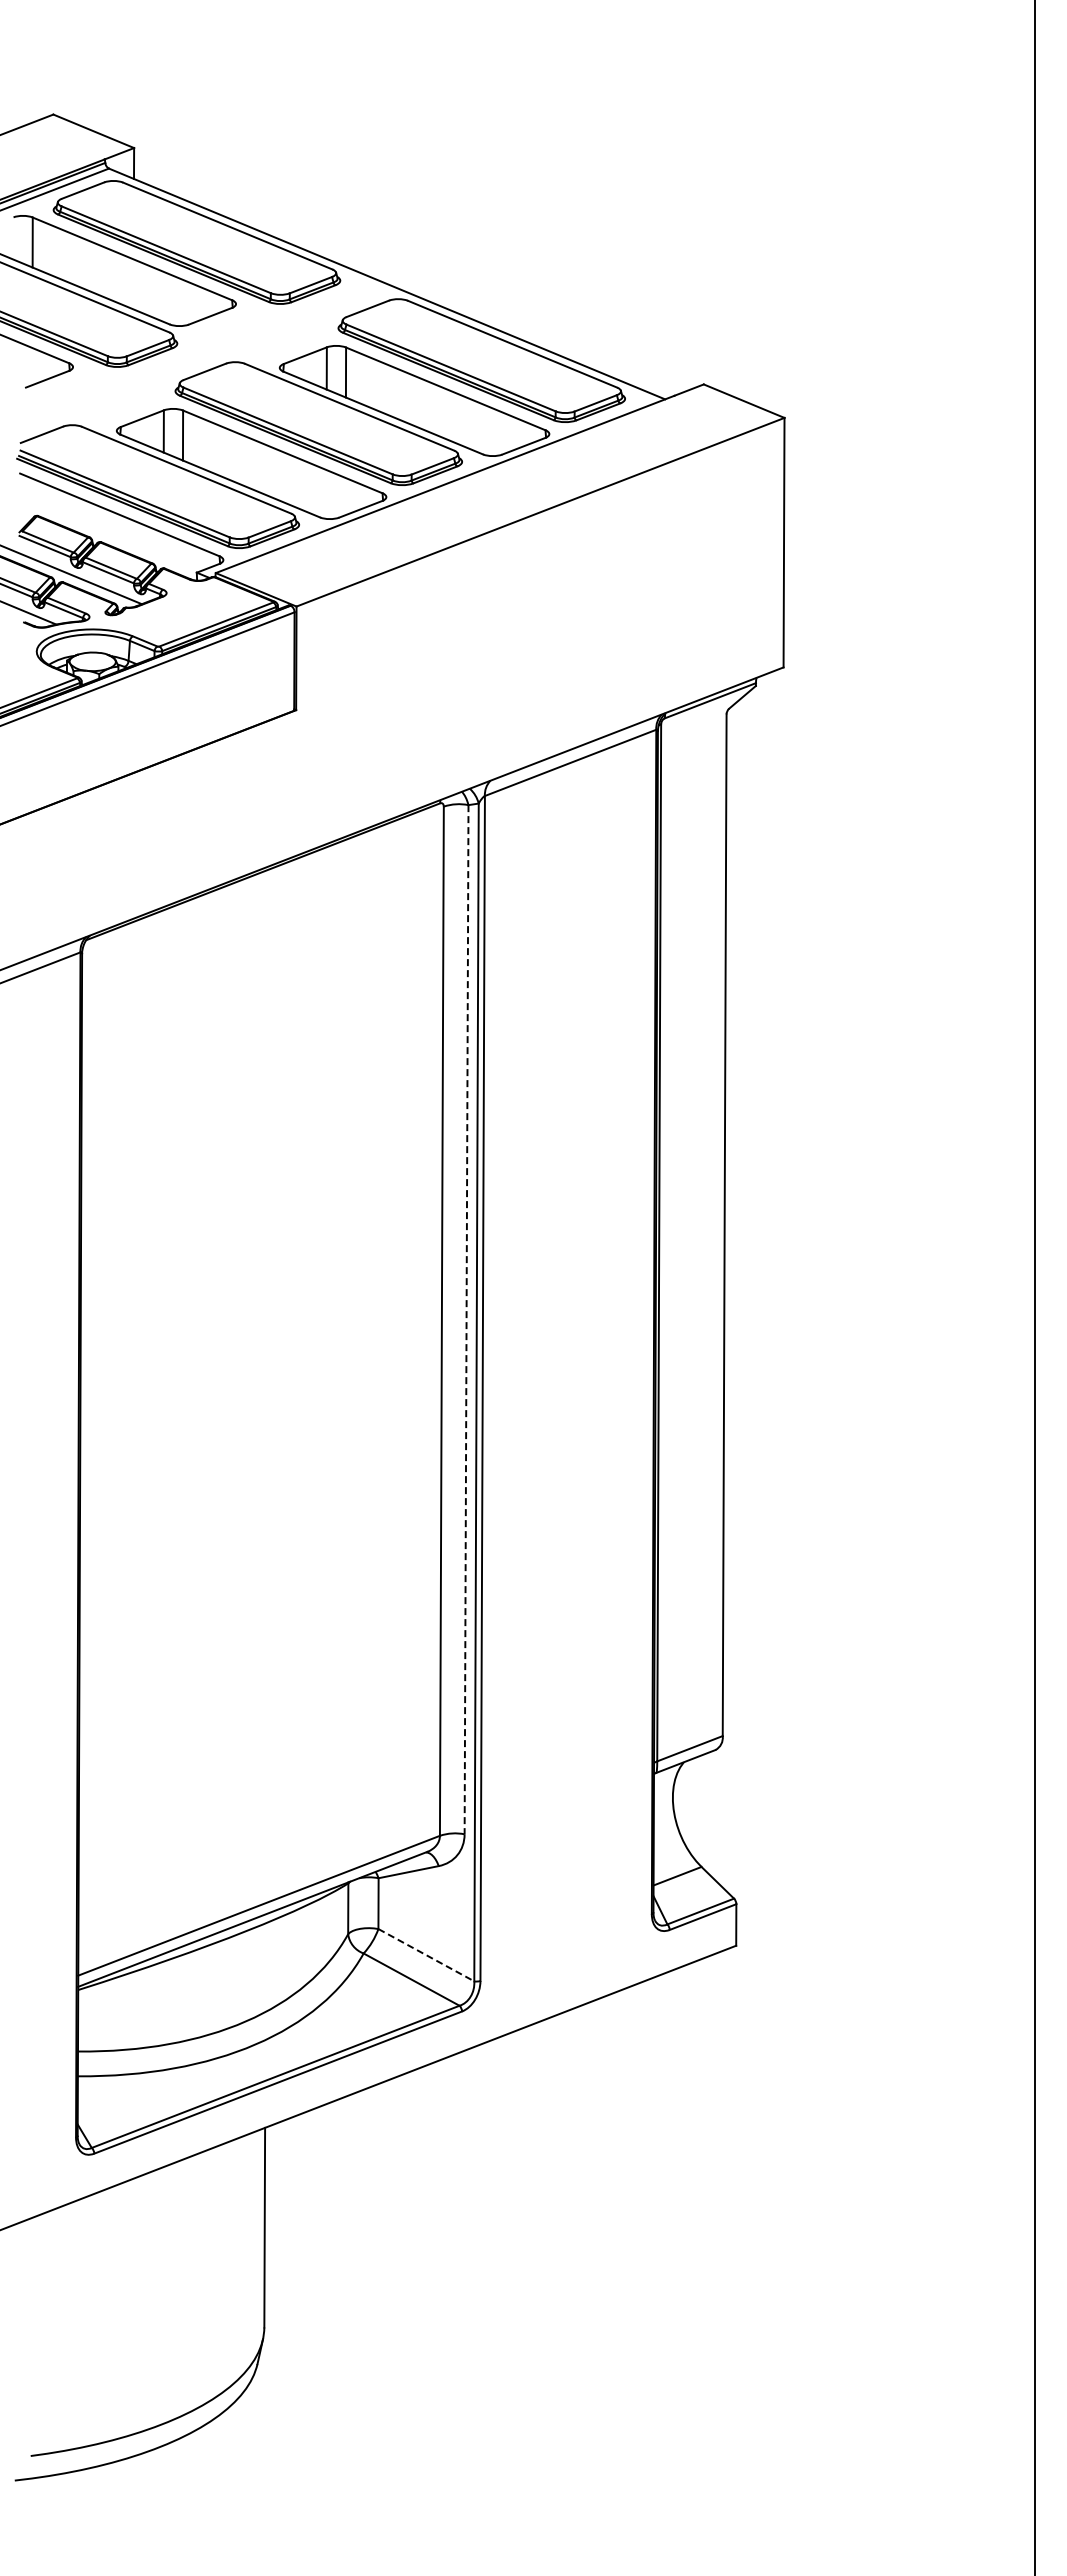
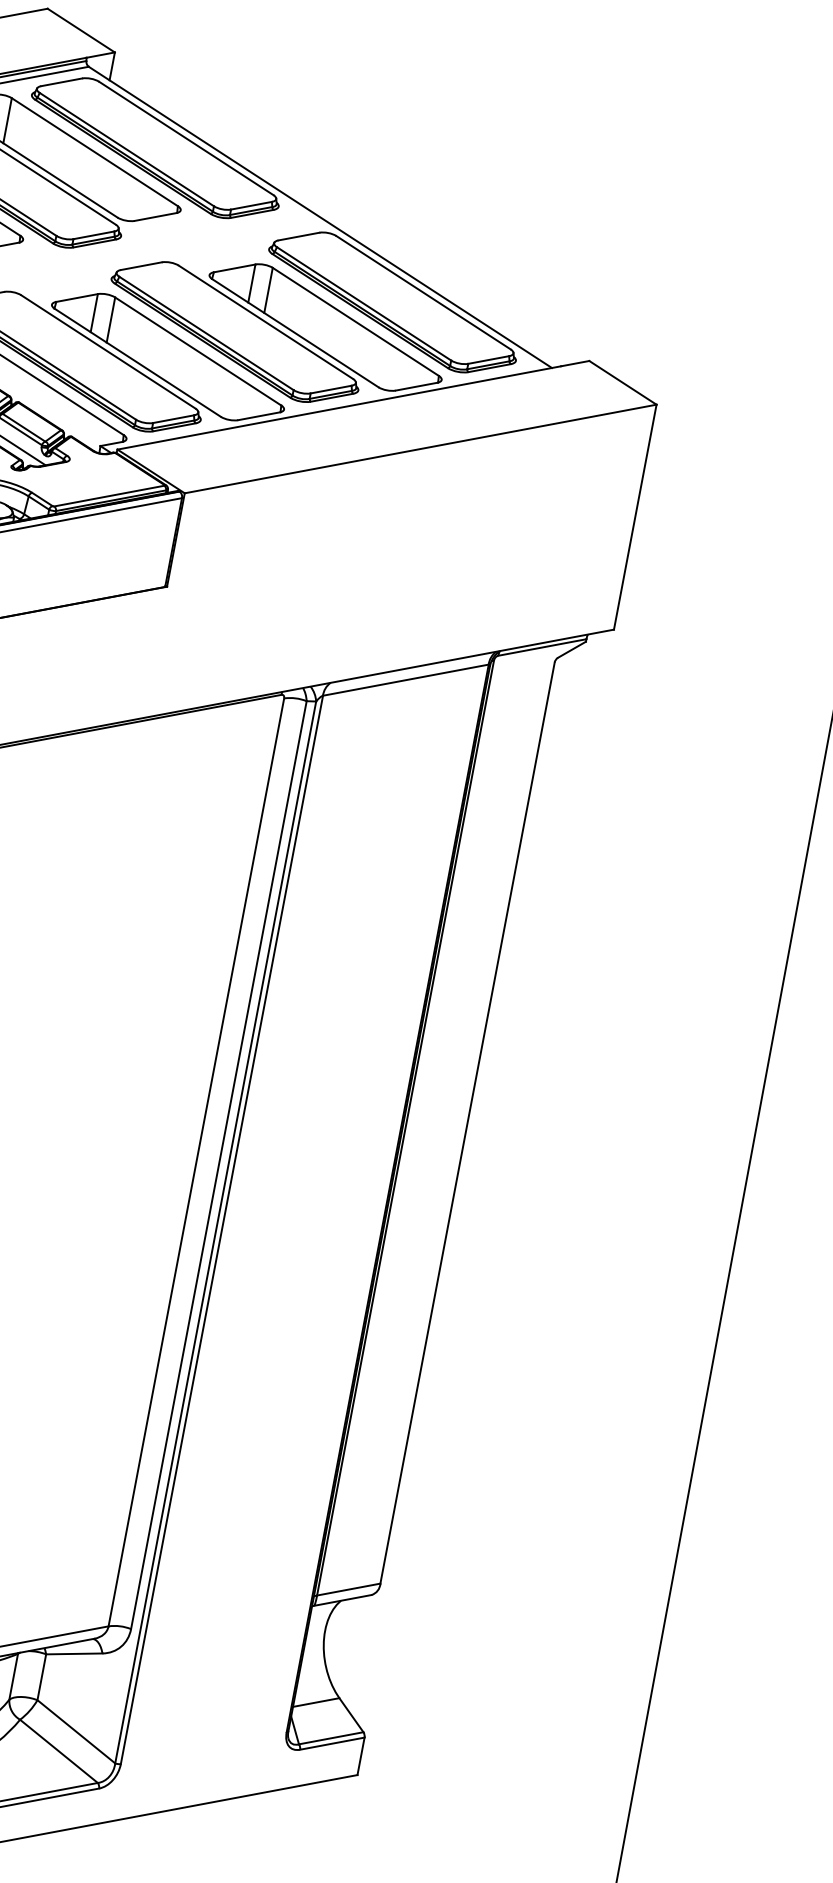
line: (466, 1319) -> (218, 1164), dashed -> solid
line: (426, 1955) -> (76, 1732), dashed -> solid

